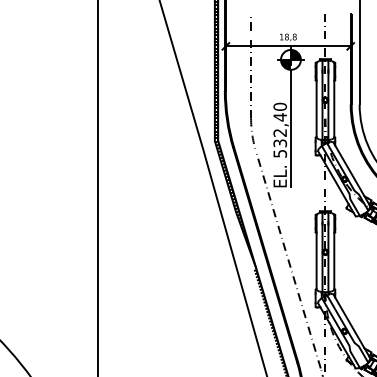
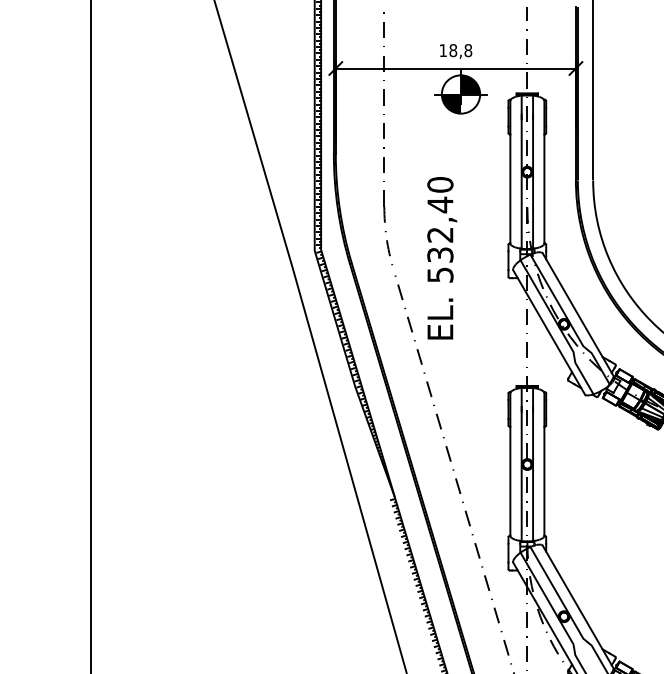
line: (290, 127) -> (460, 224), removed

